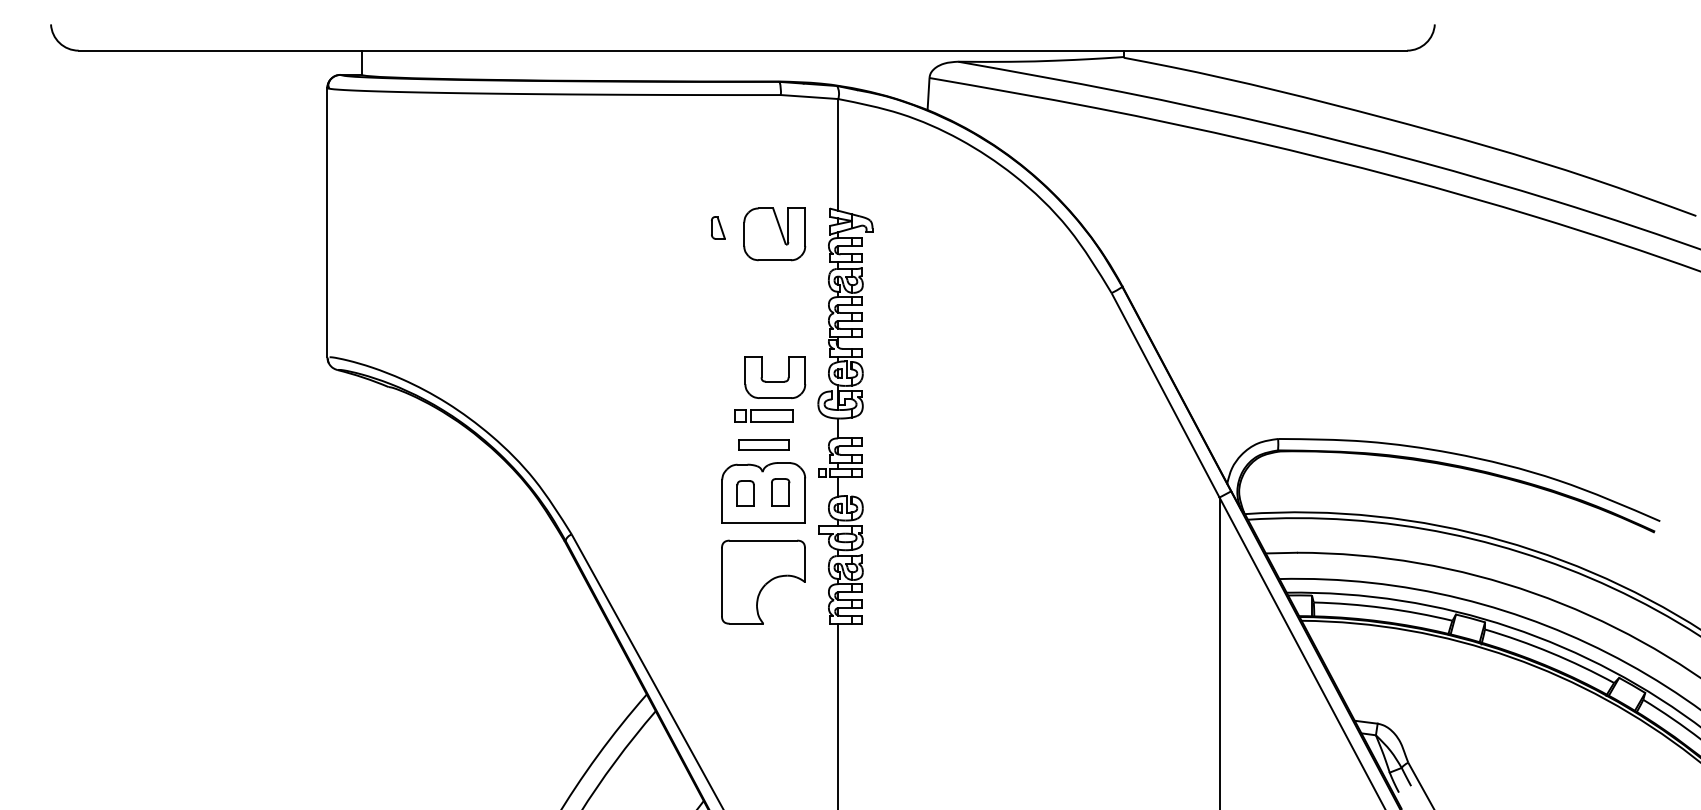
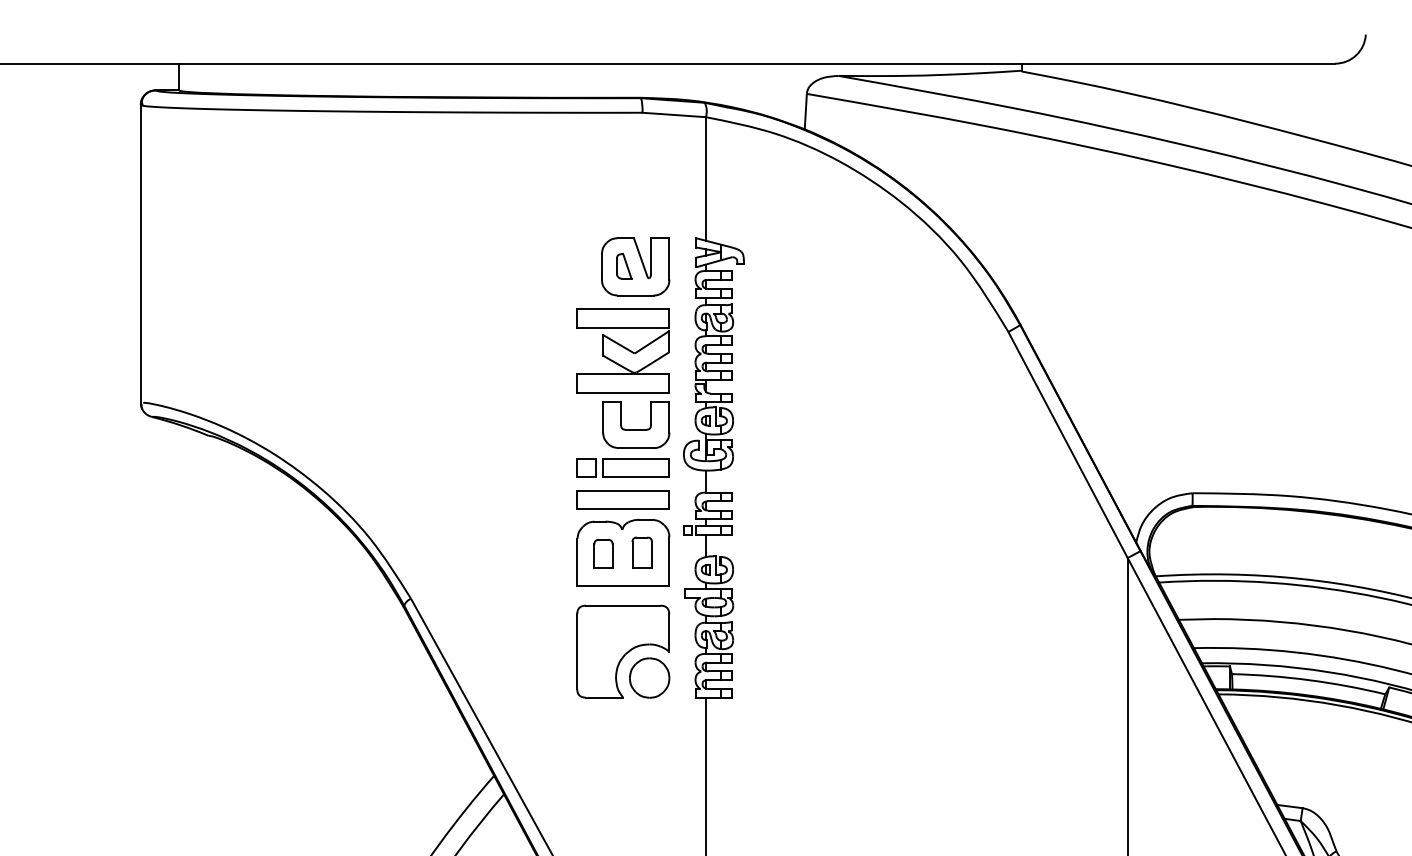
part: (718, 227) -> (624, 265), moved
part: (763, 310) -> (623, 351), added
part: (763, 415) -> (623, 467), size x1.43
part: (763, 444) -> (623, 499), size x1.67
part: (787, 605) -> (649, 677), added

